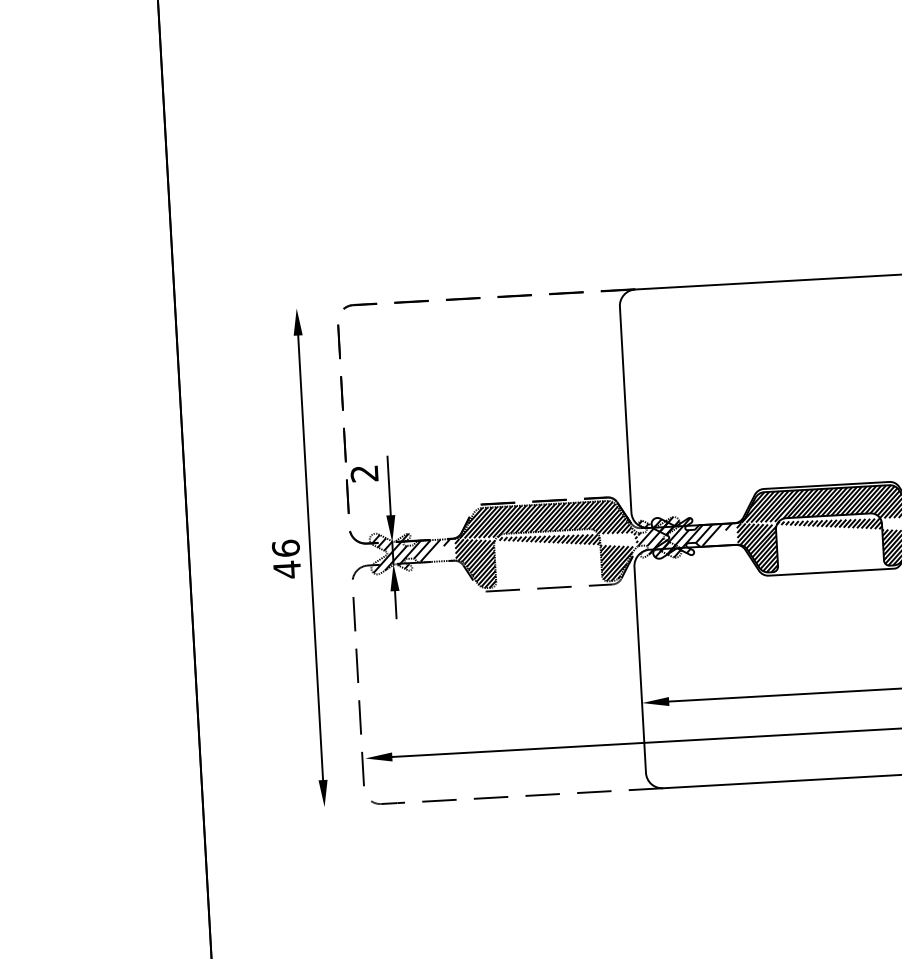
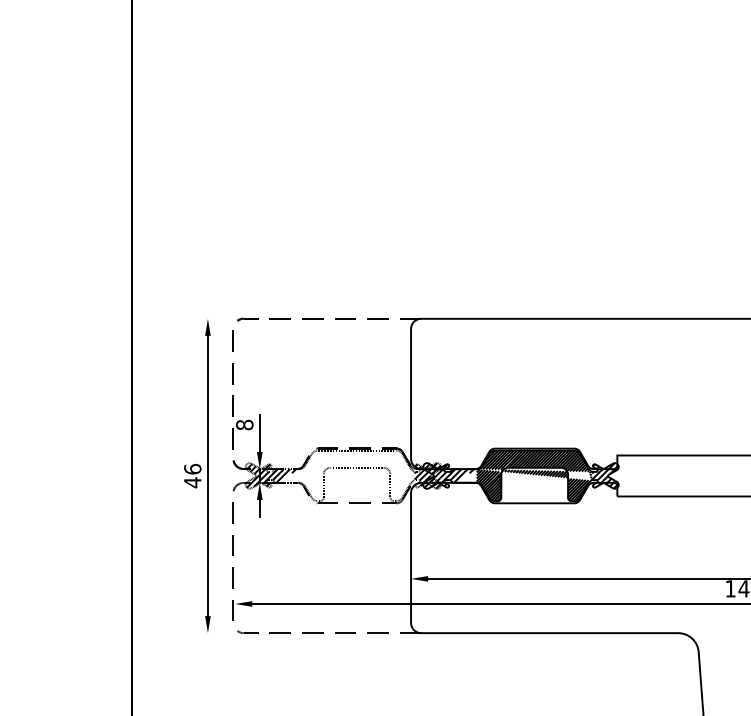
text: (364, 472) -> (244, 424), 2 -> 8
hatch: (546, 543) -> (356, 475), removed

